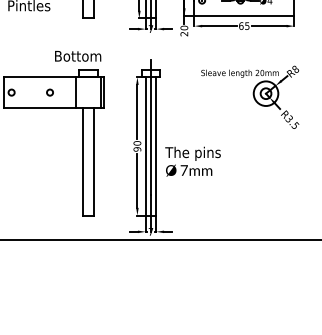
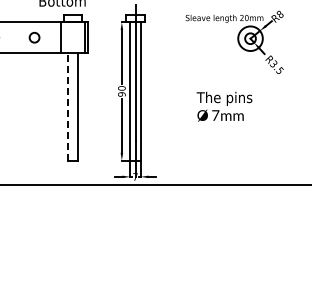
circle: (49, 92) -> (33, 37), size x1.6
line: (83, 161) -> (67, 106), solid -> dashed
text: (192, 161) -> (223, 106), moved

